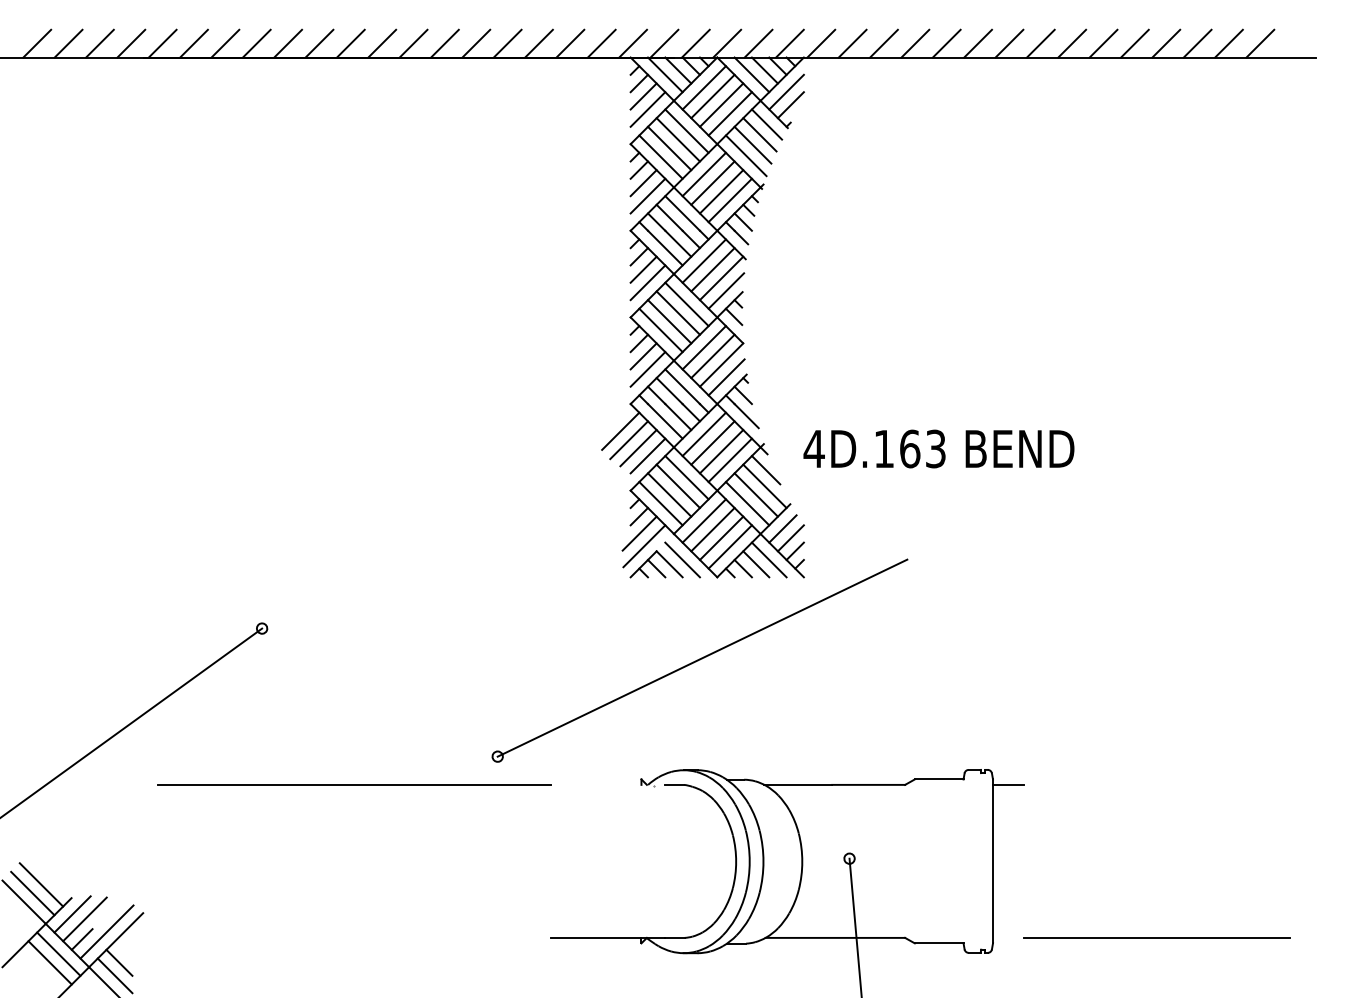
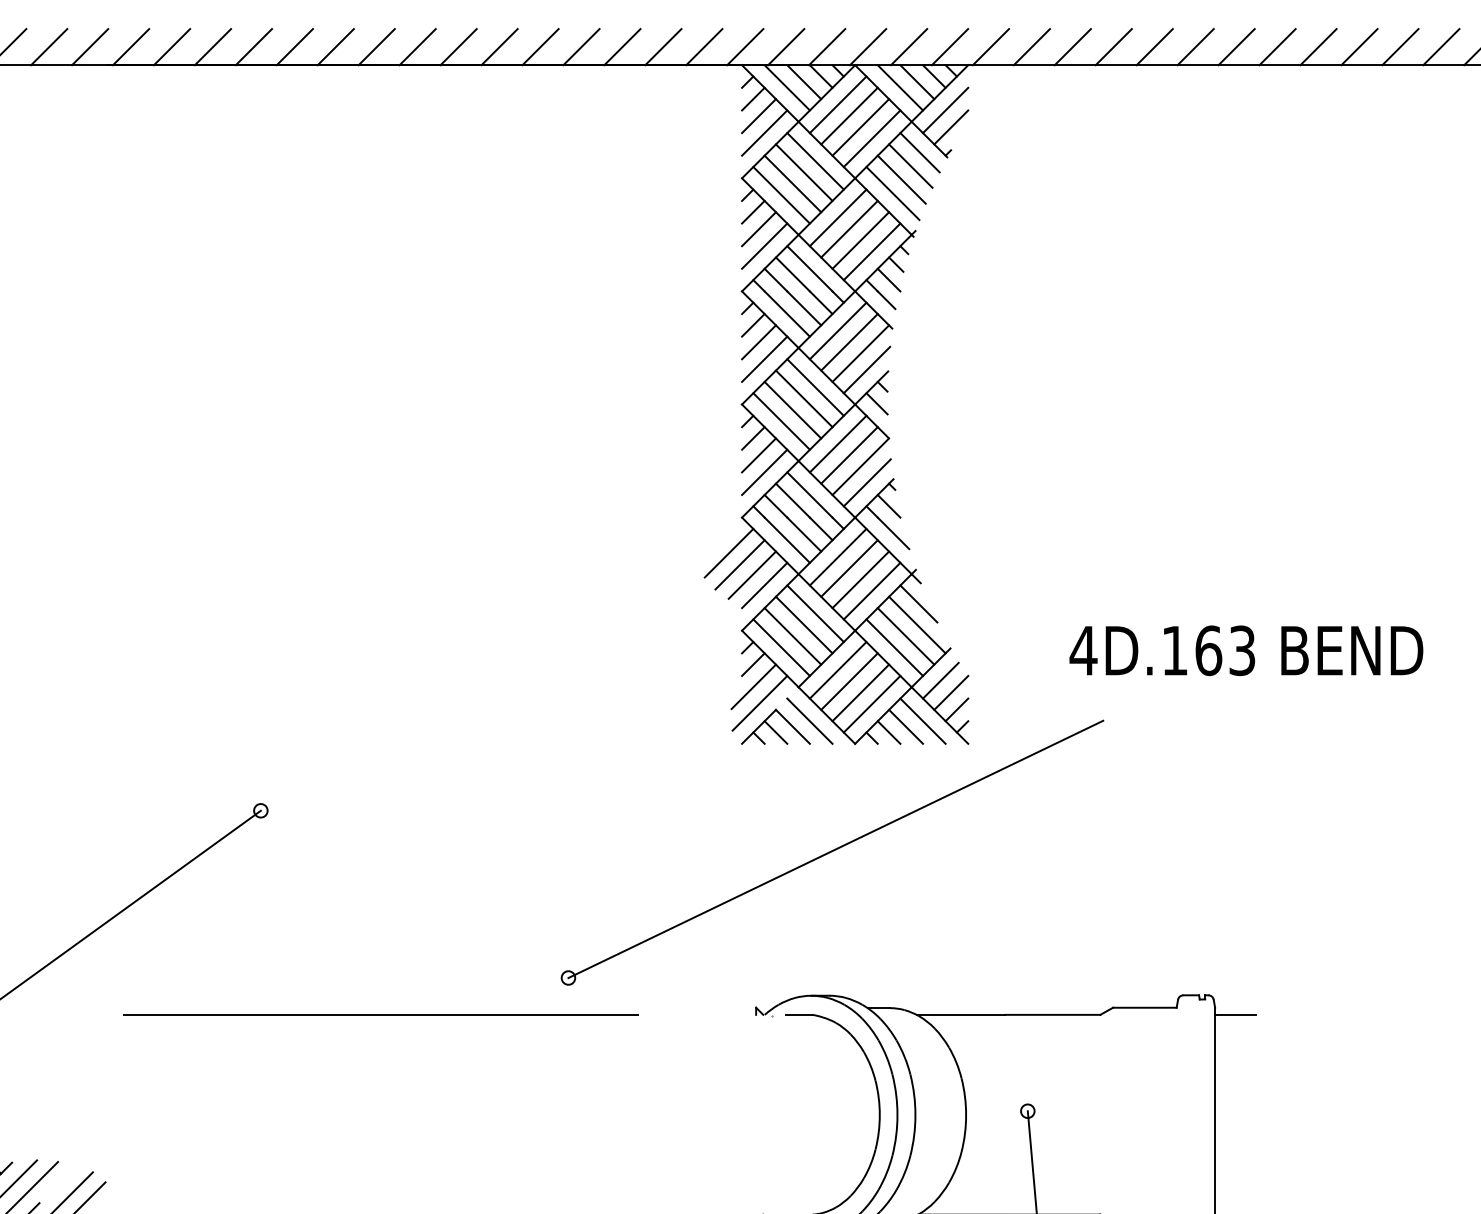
text: (938, 448) -> (1245, 650), moved

